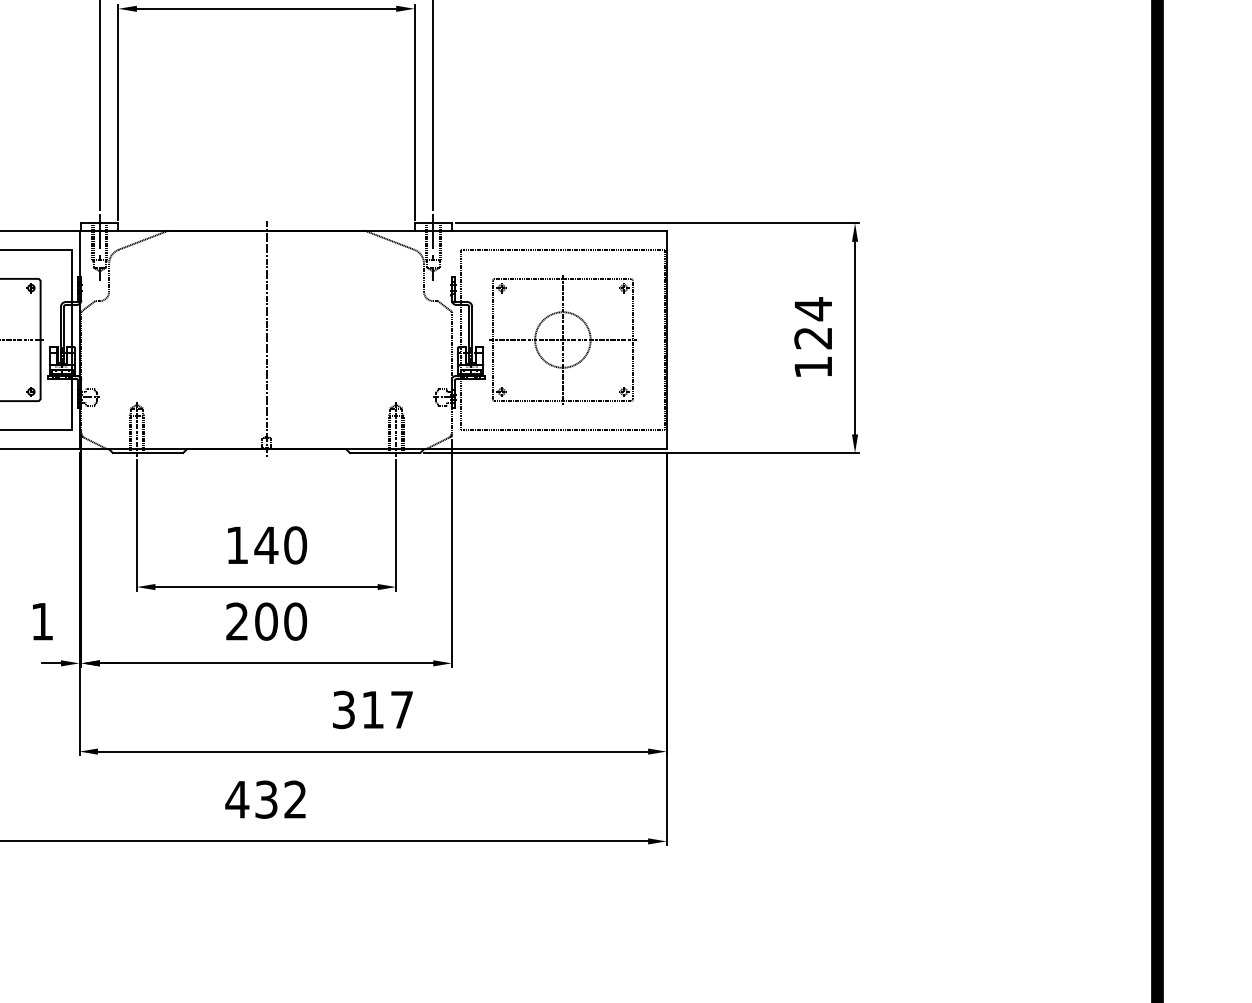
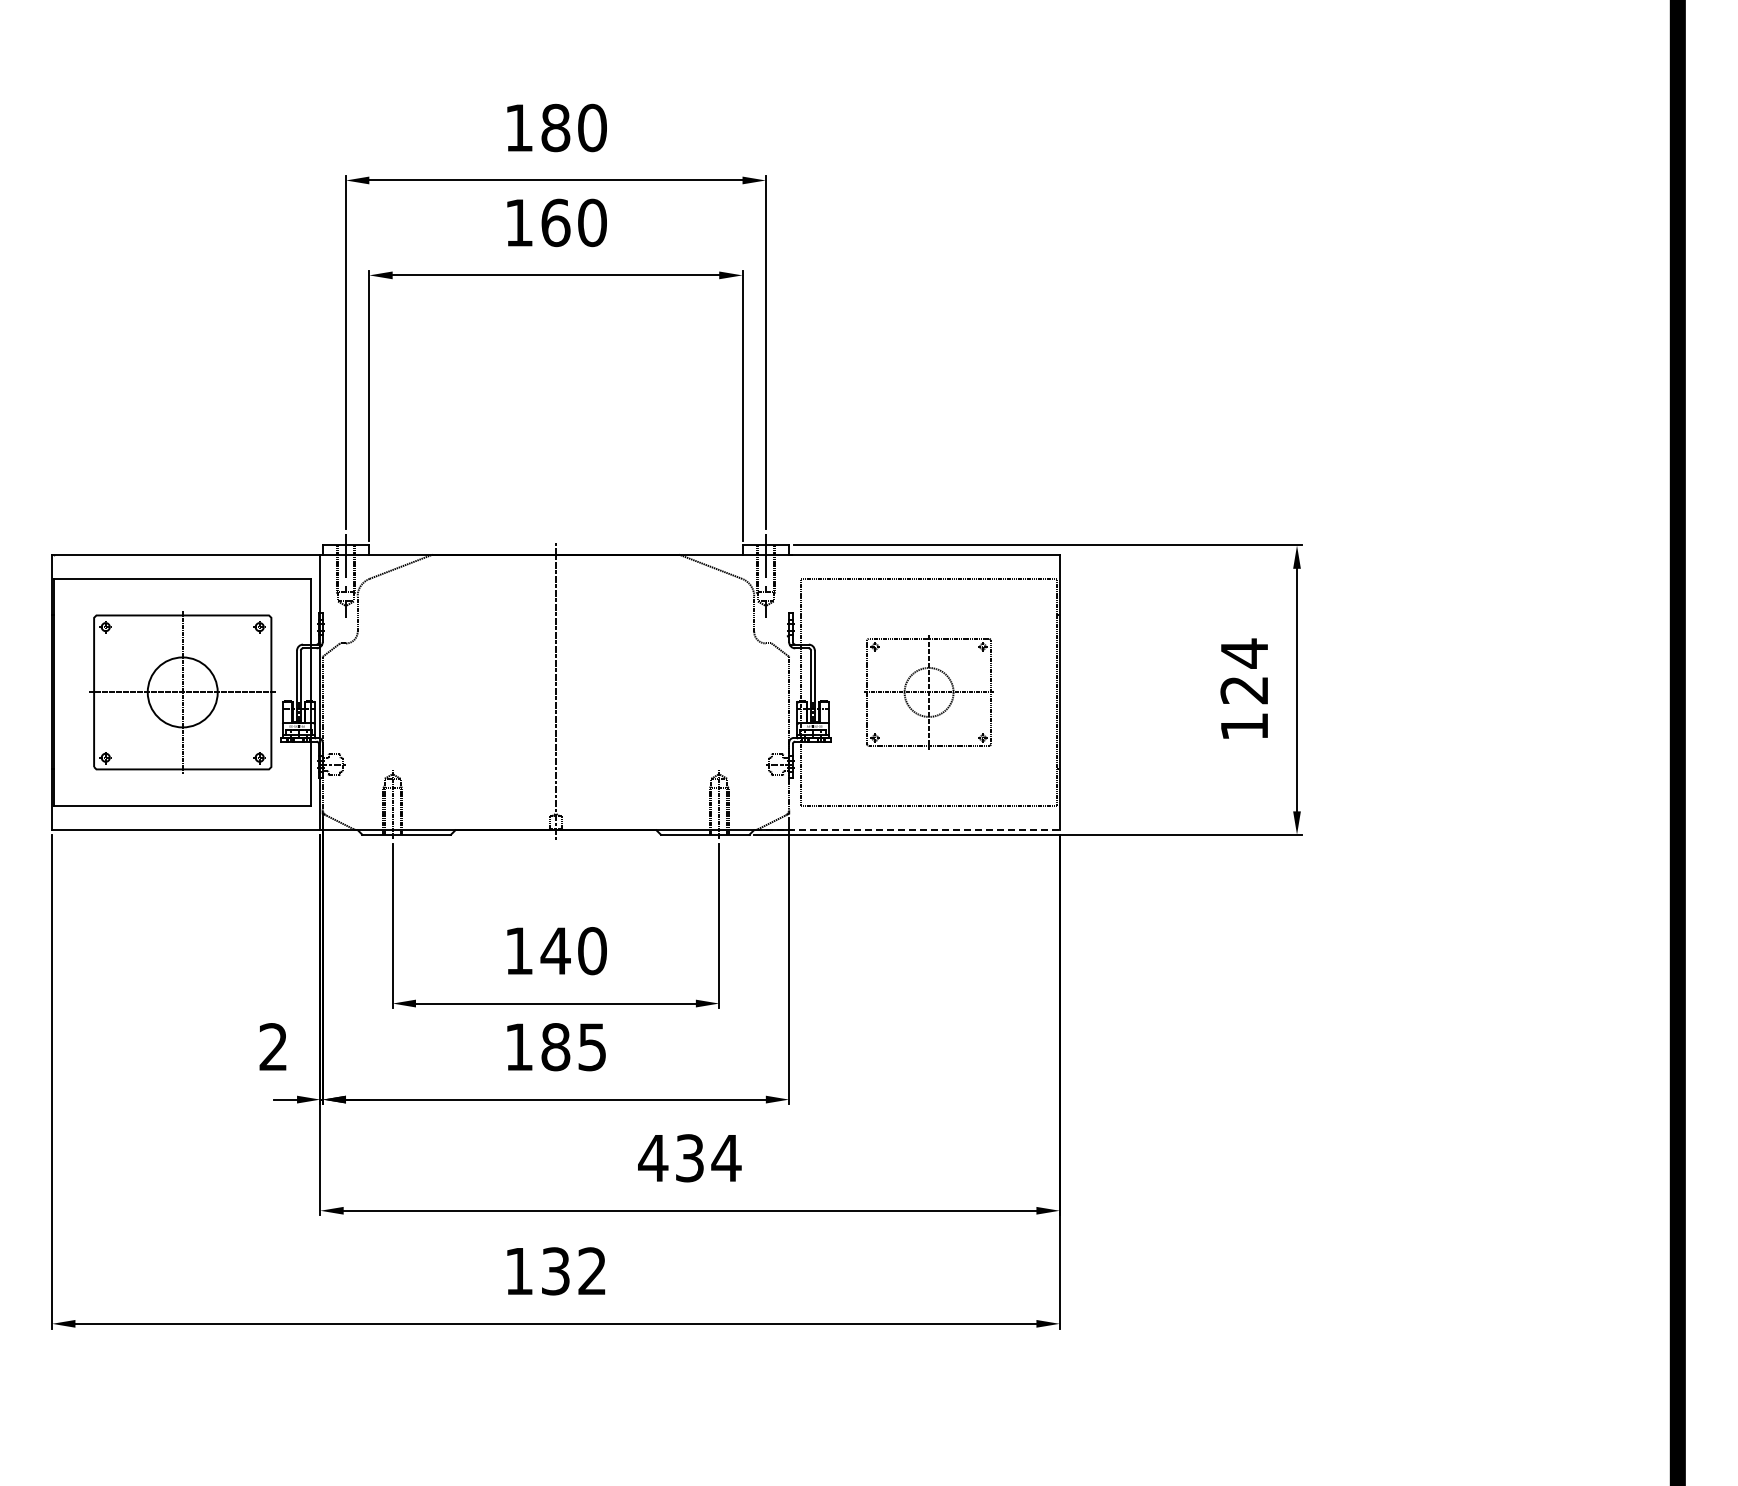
part: (562, 340) -> (928, 692), size x0.7
line: (545, 449) -> (907, 830), solid -> dashed
text: (41, 621) -> (272, 1046), 1 -> 2
text: (266, 621) -> (555, 1047), 200 -> 185
text: (372, 710) -> (689, 1158), 317 -> 434
text: (236, 799) -> (518, 1271), 432 -> 132

